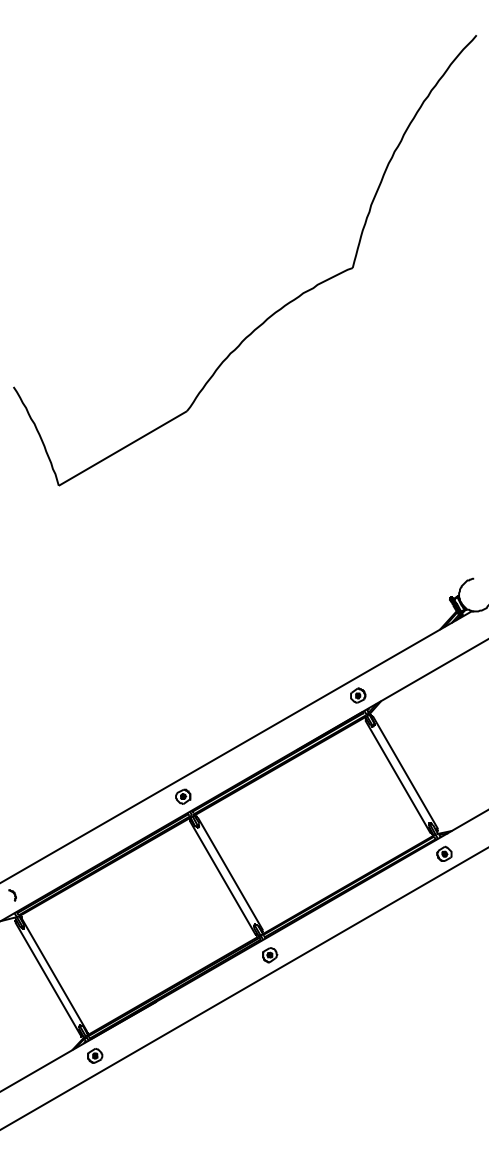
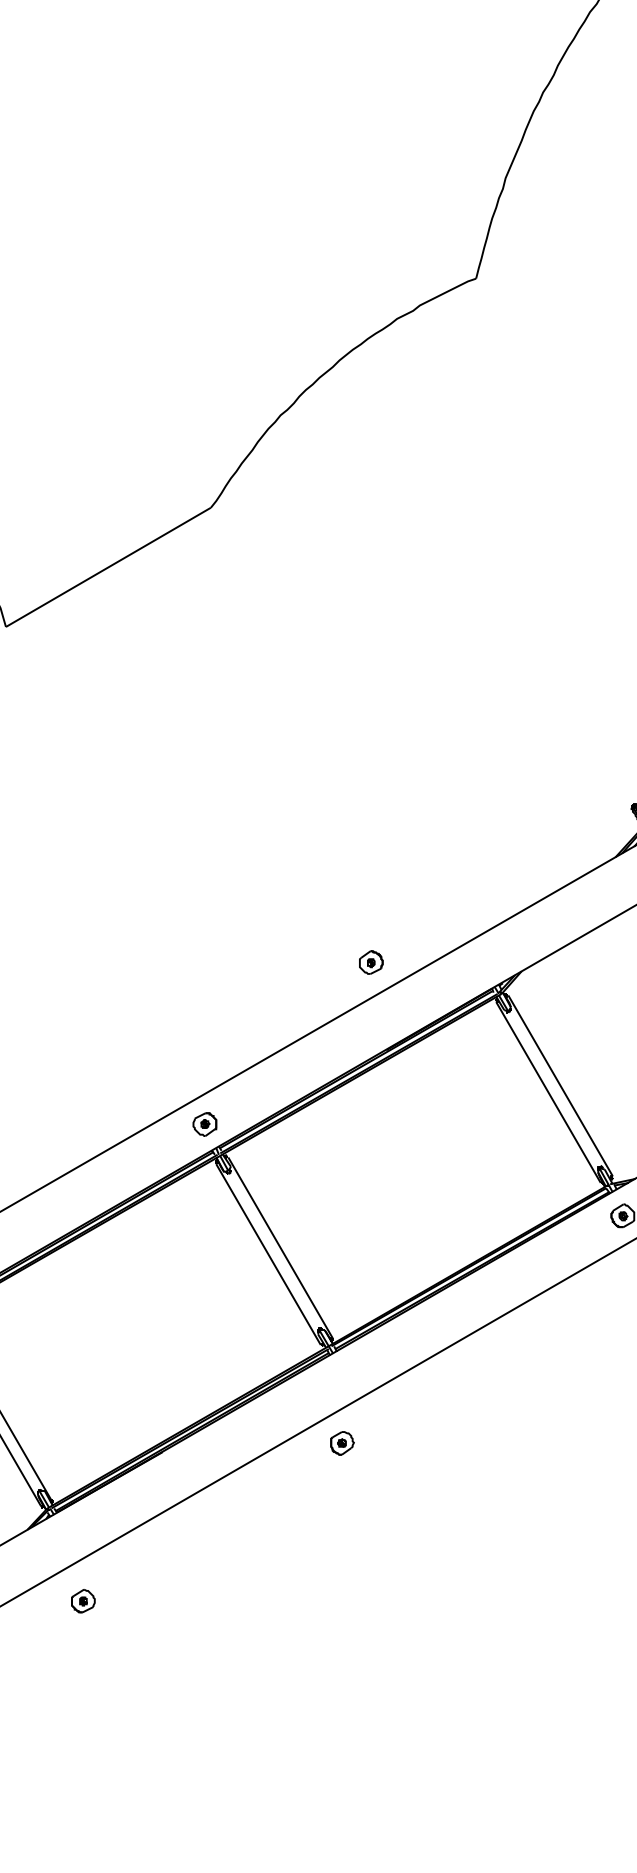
part: (358, 695) -> (371, 962), moved
part: (270, 955) -> (343, 1443), moved
part: (95, 1055) -> (83, 1600), moved

